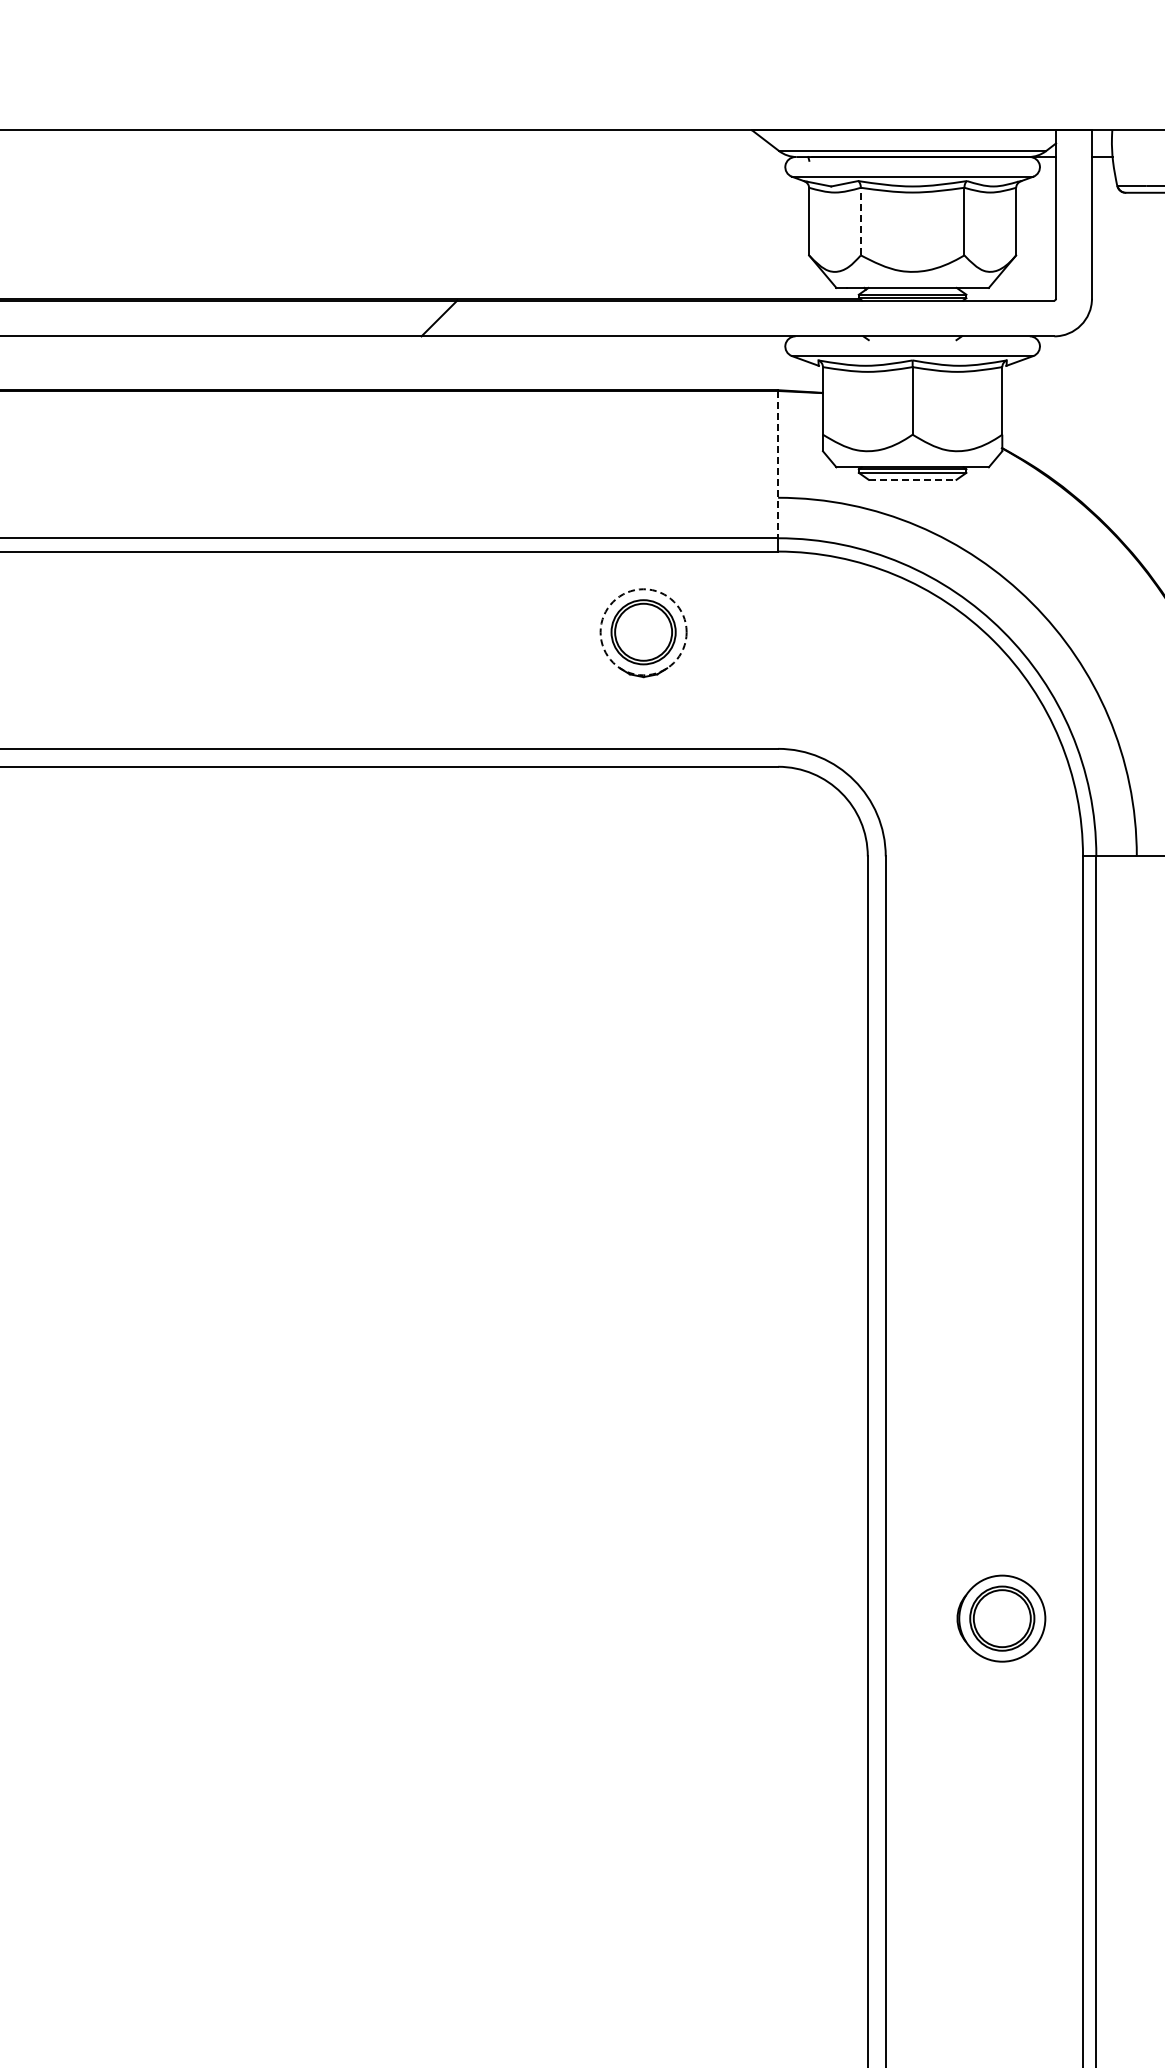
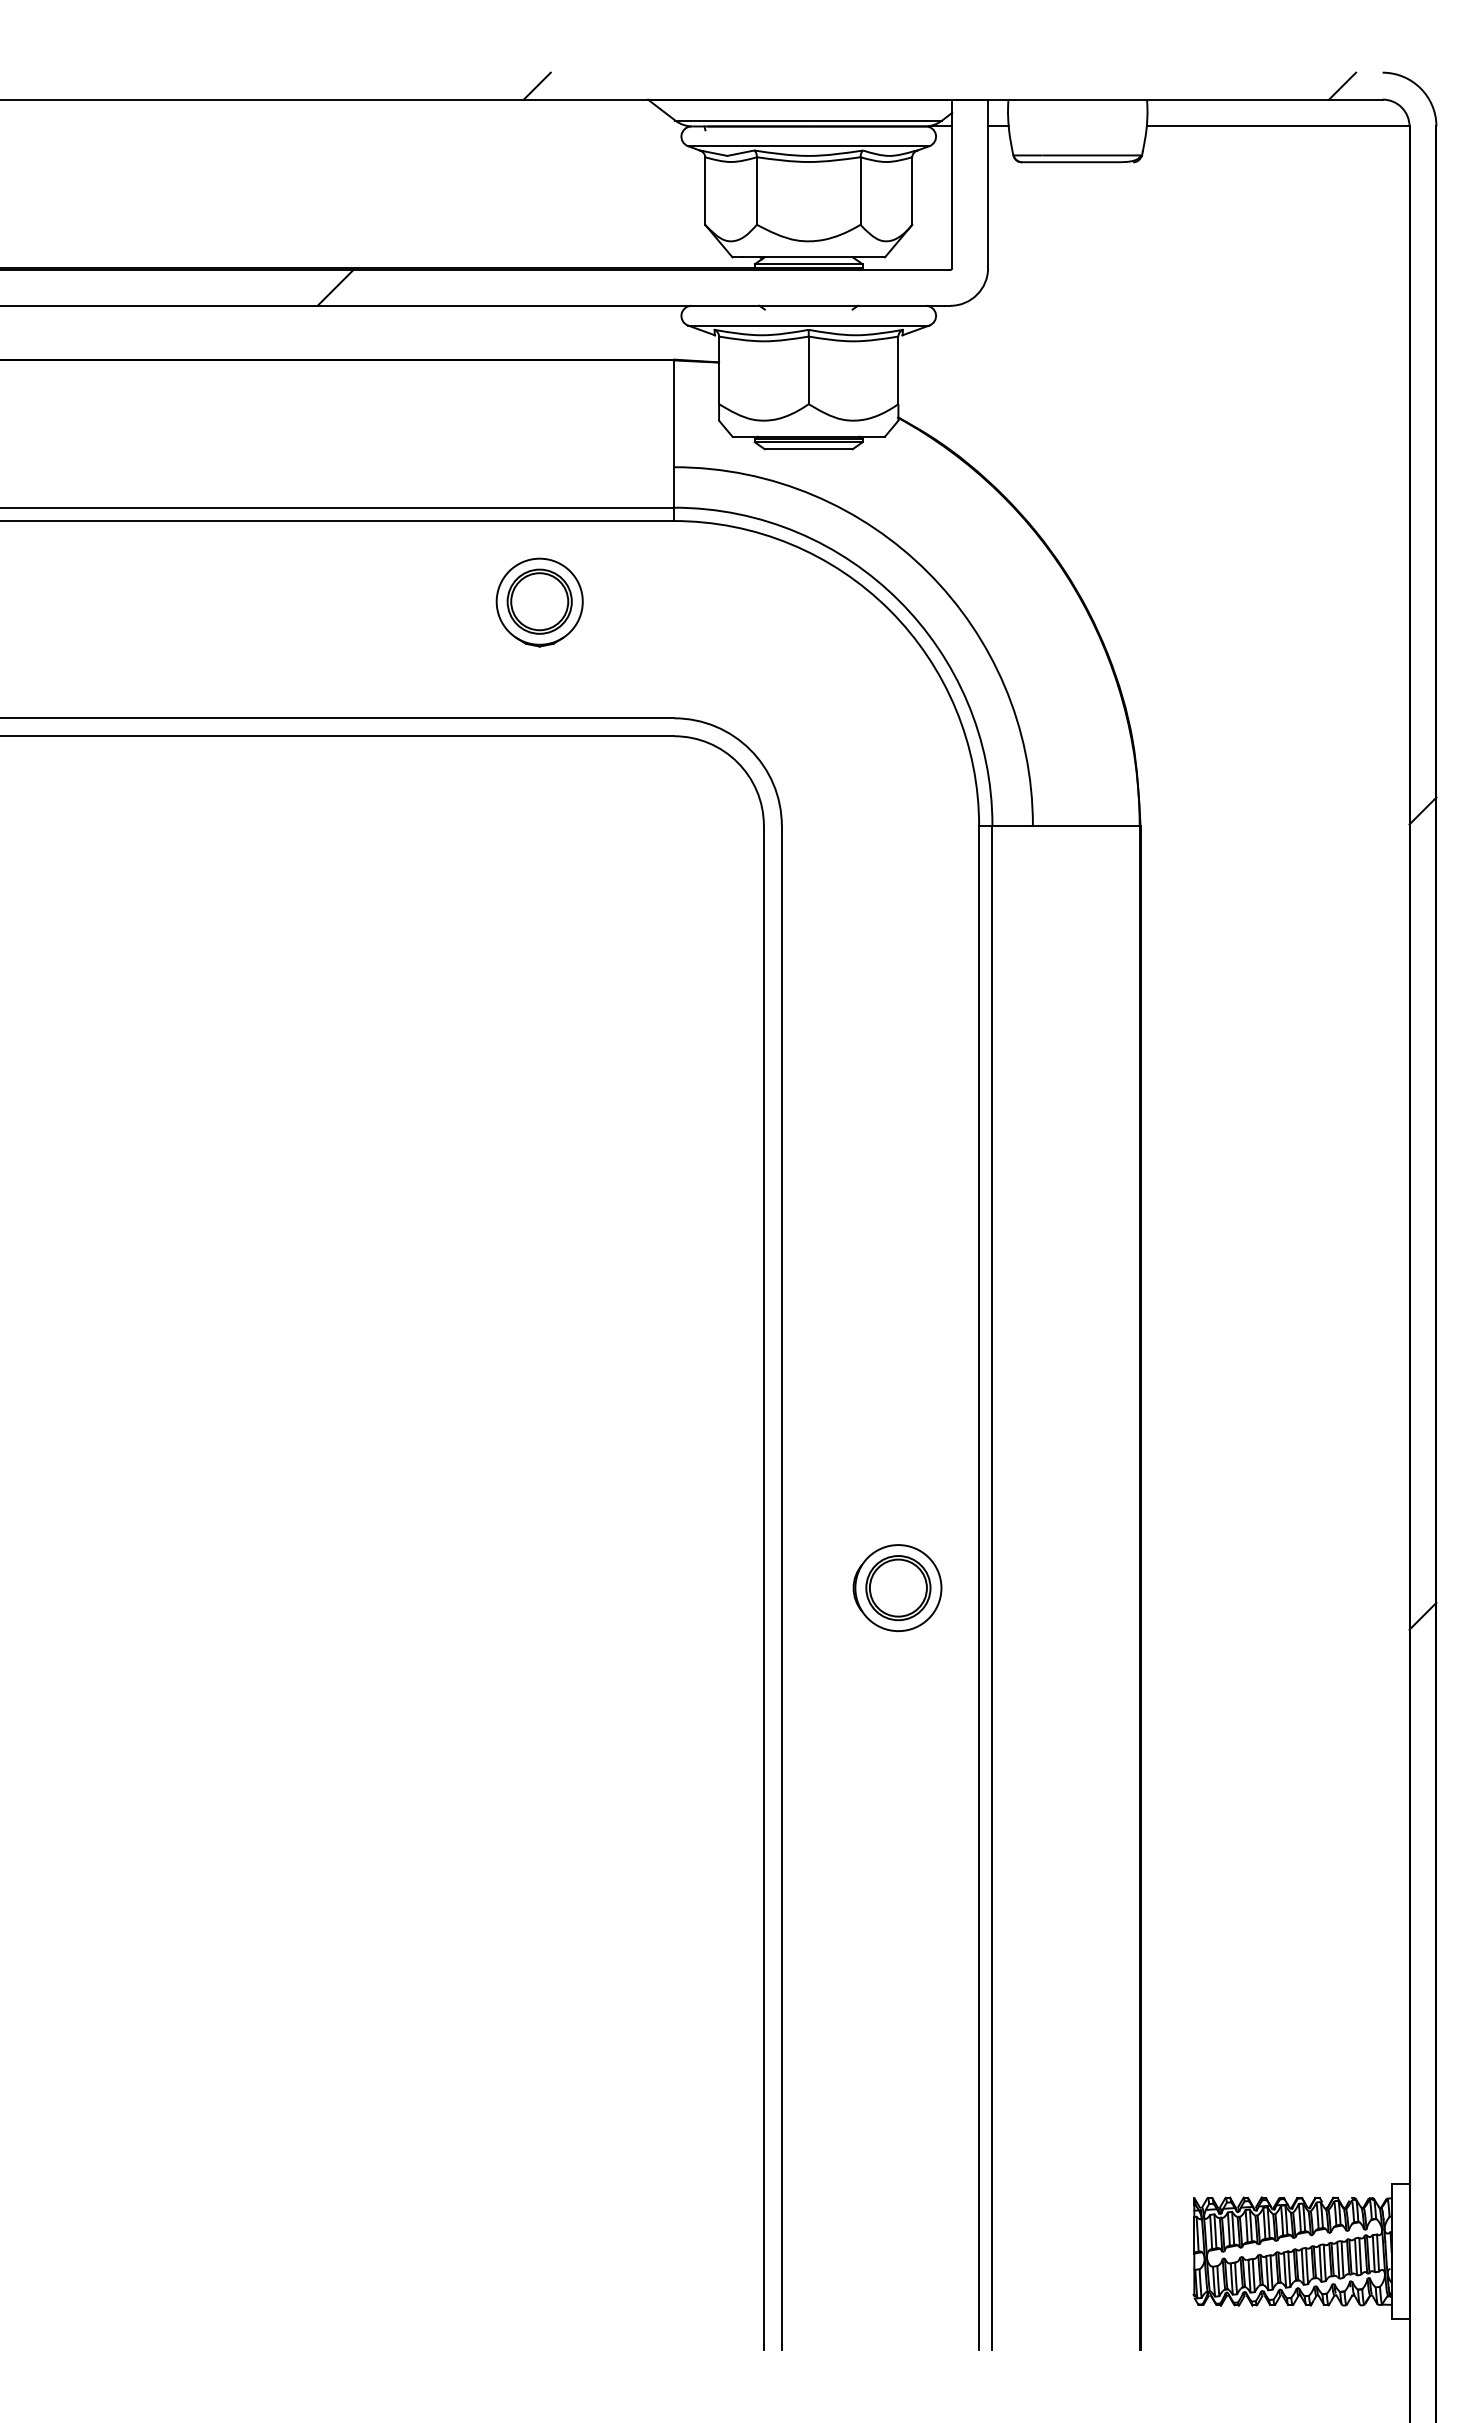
line: (640, 116) -> (536, 85), added
line: (860, 222) -> (756, 191), dashed -> solid
line: (778, 465) -> (674, 434), dashed -> solid
line: (912, 480) -> (808, 449), dashed -> solid
circle: (643, 632) -> (539, 601), dashed -> solid

